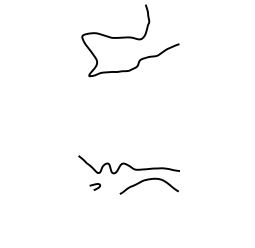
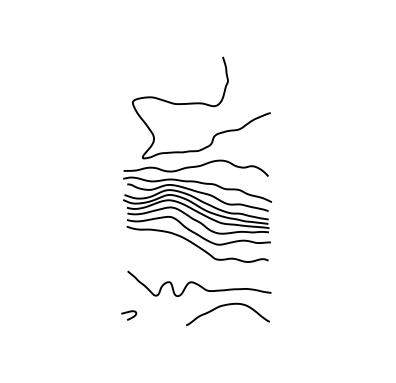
part: (127, 112) -> (197, 210), added
curve: (96, 188) -> (130, 317), moved

